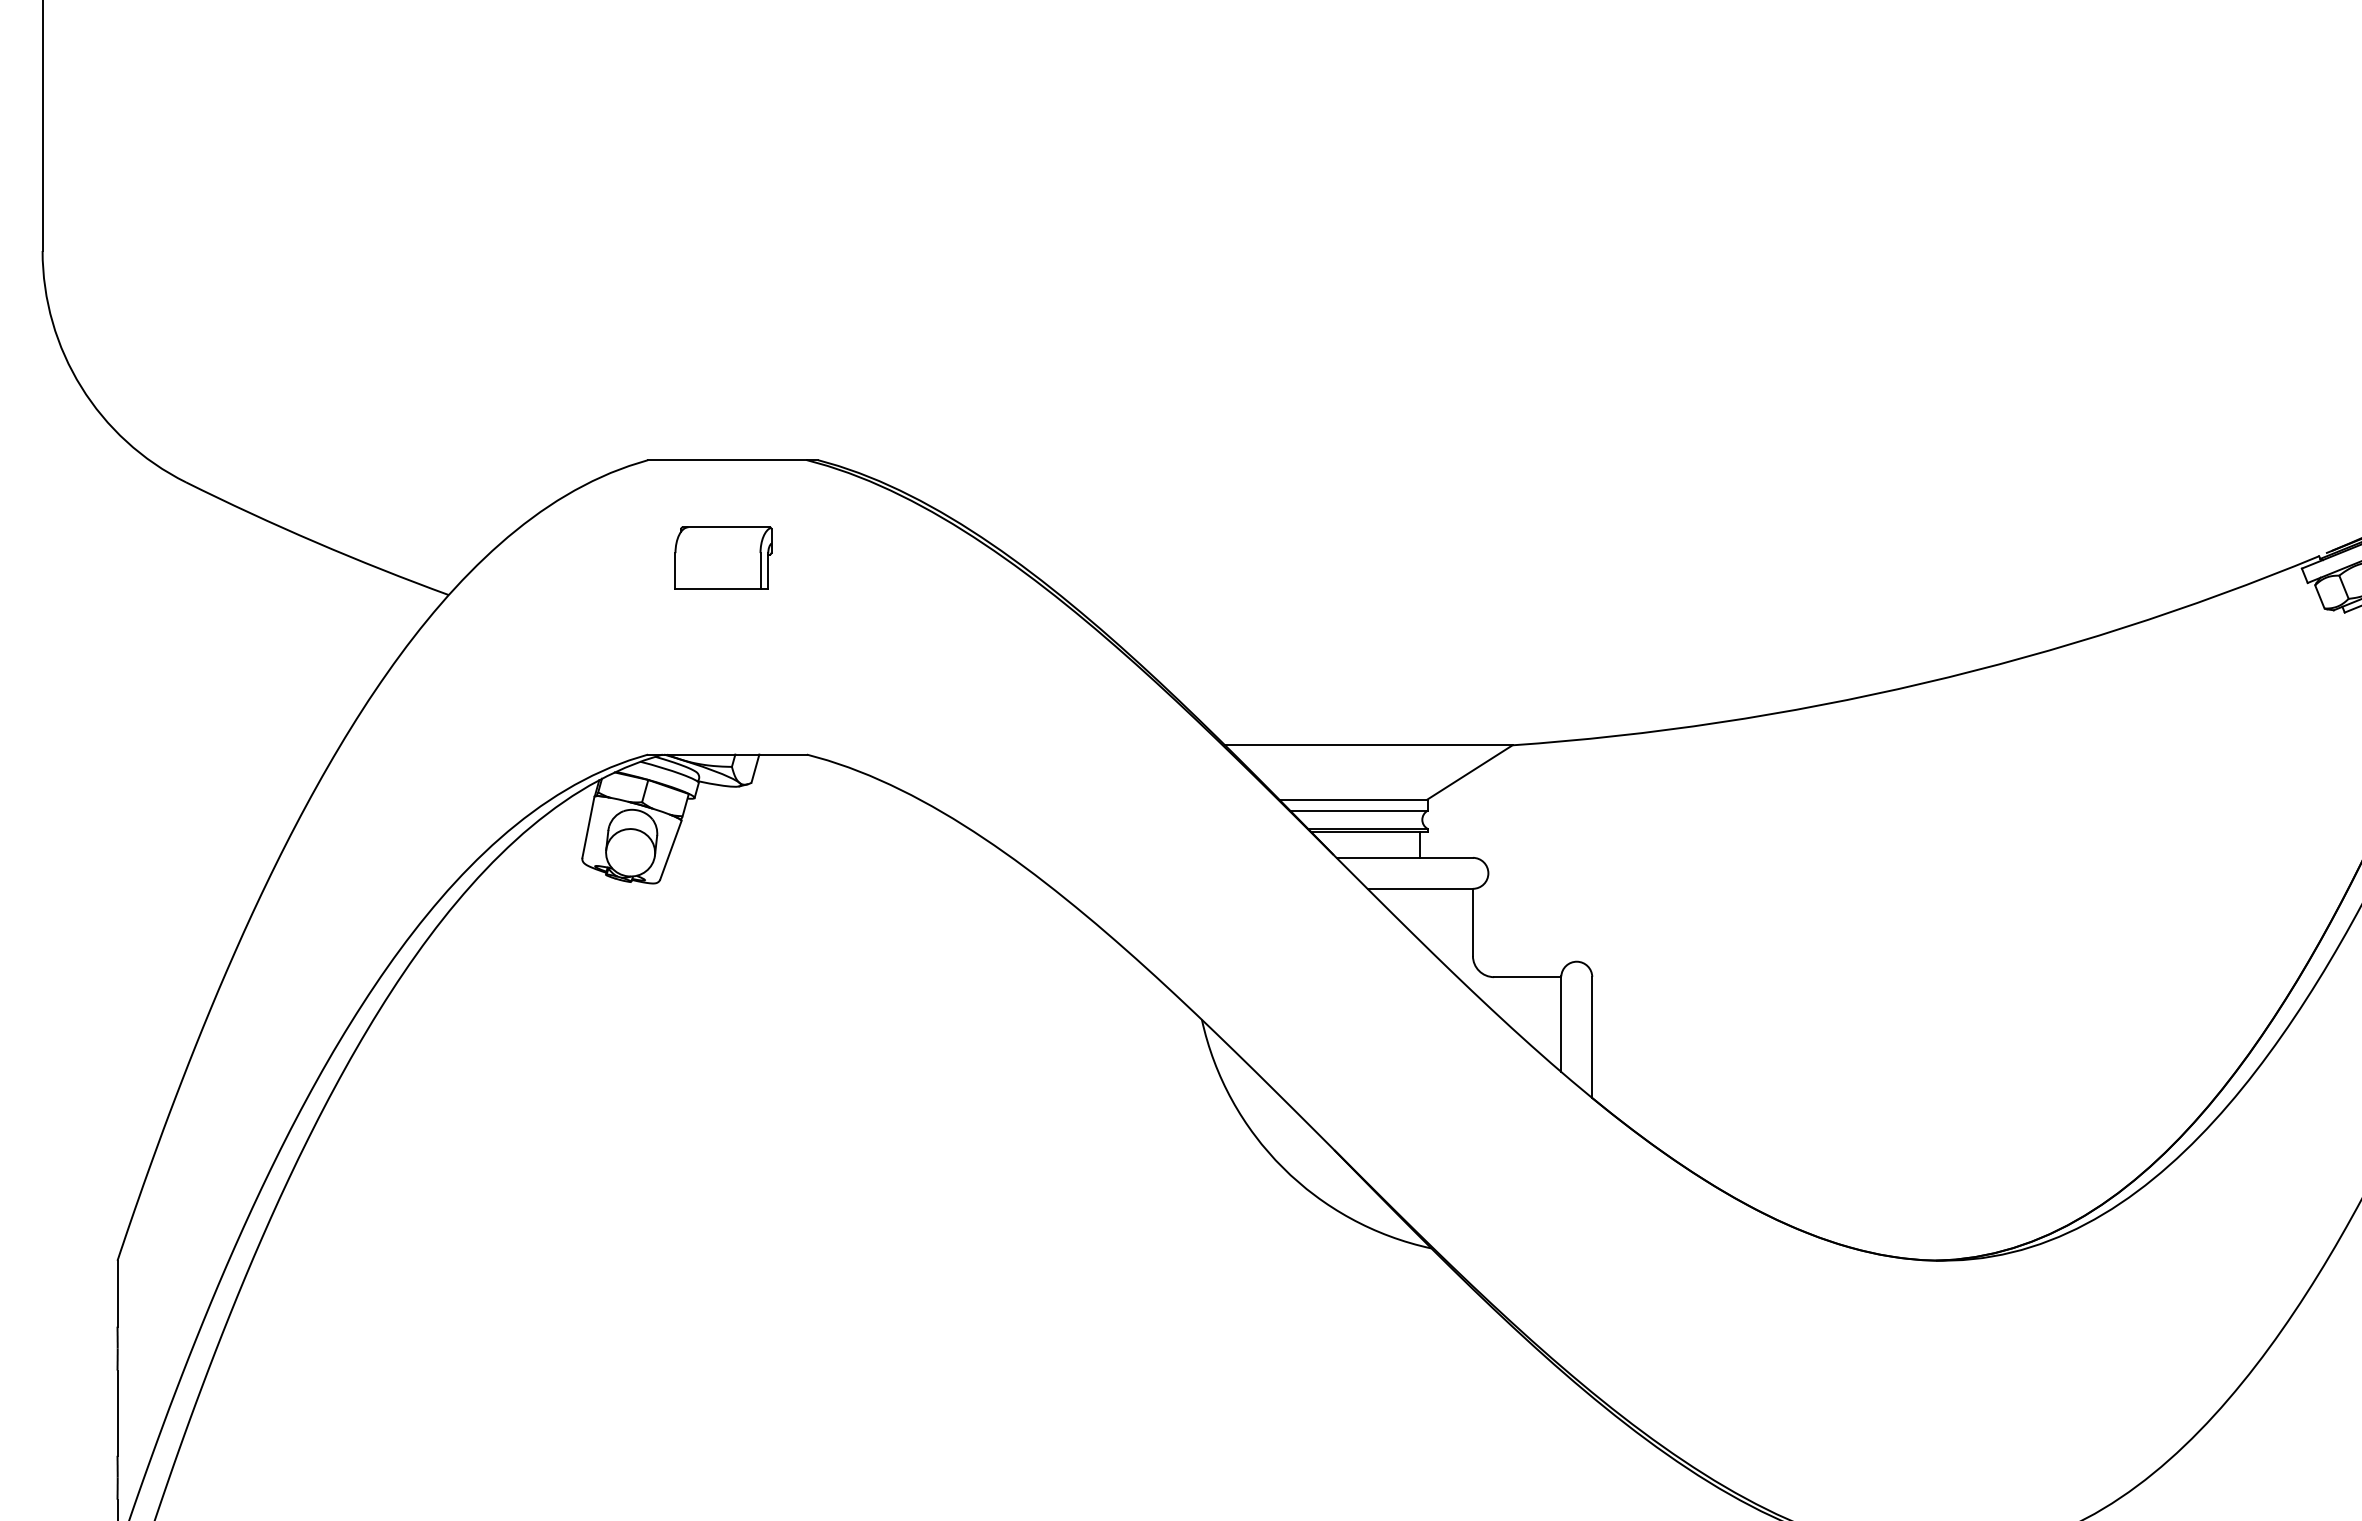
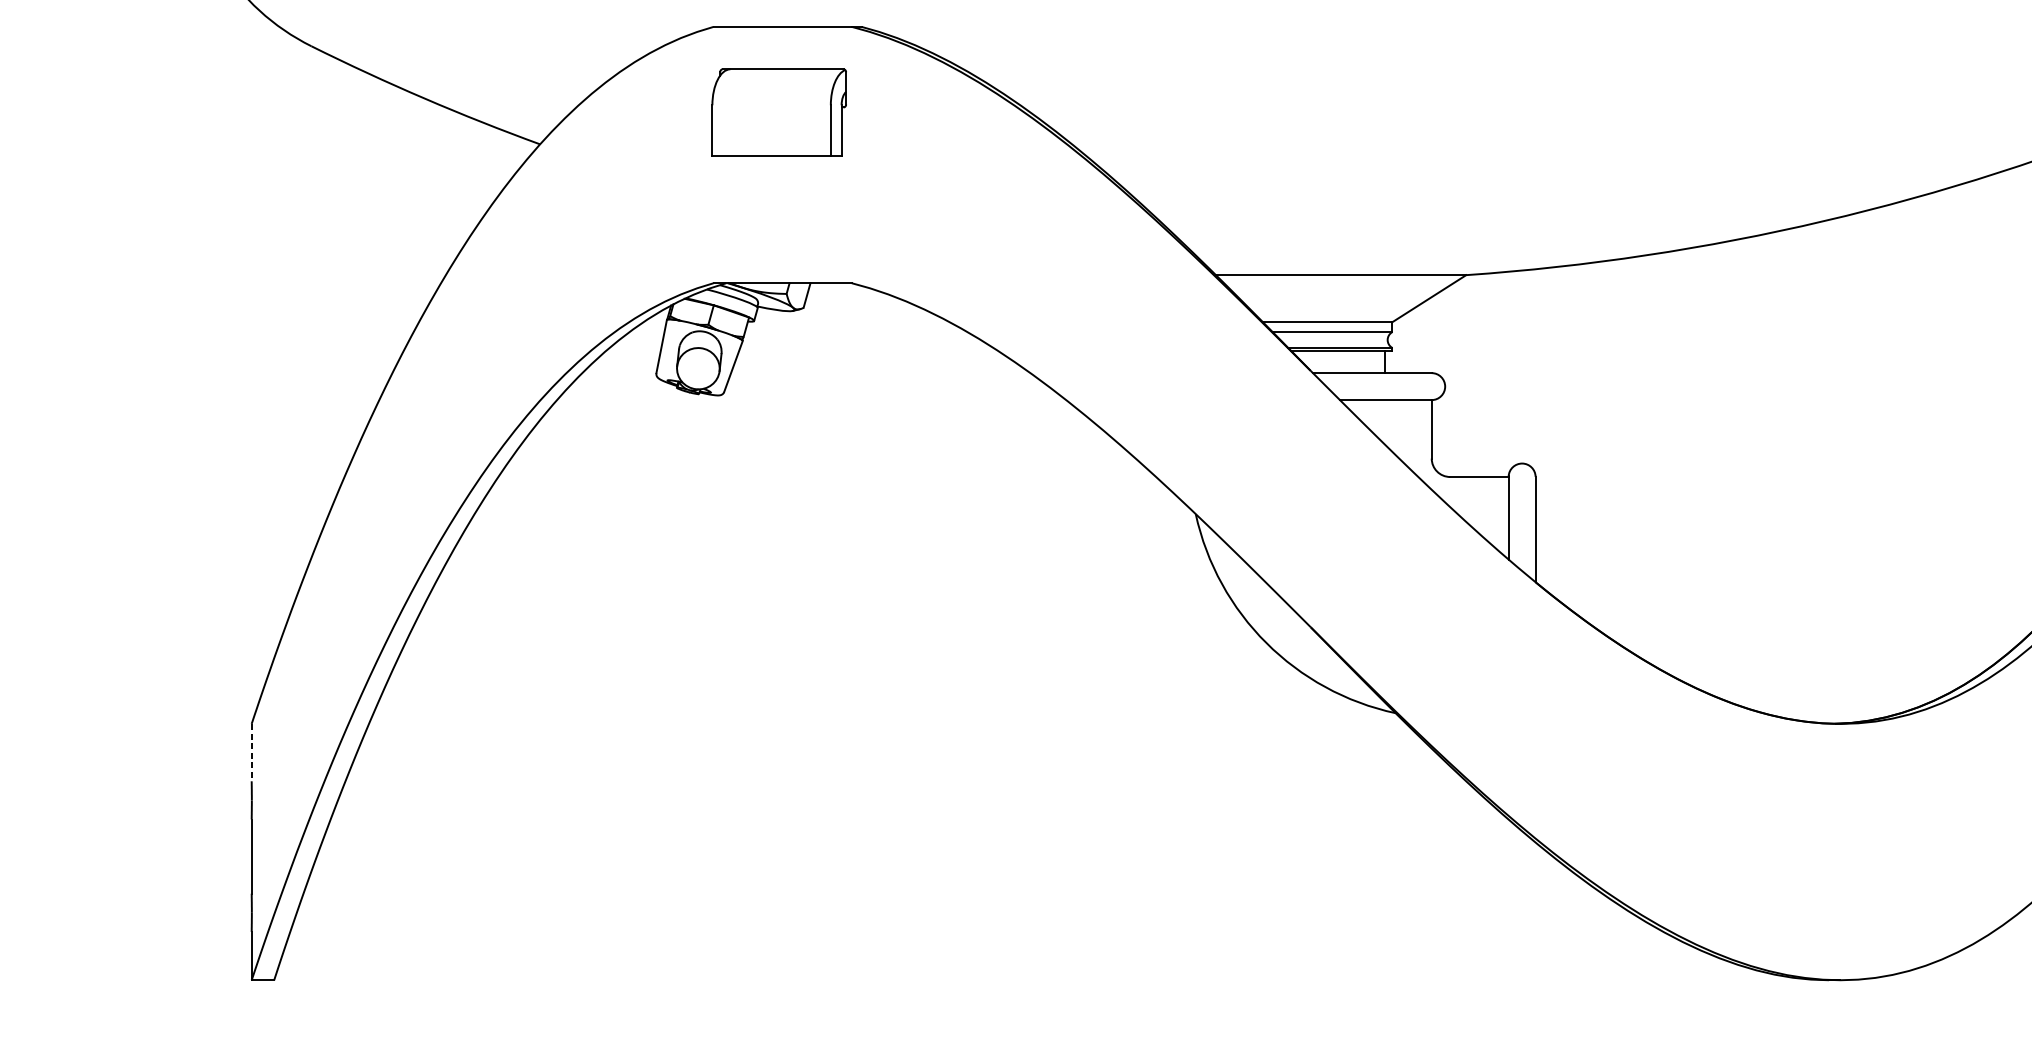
part: (723, 557) -> (779, 111), size x1.6
line: (117, 1293) -> (251, 752), solid -> dashed

